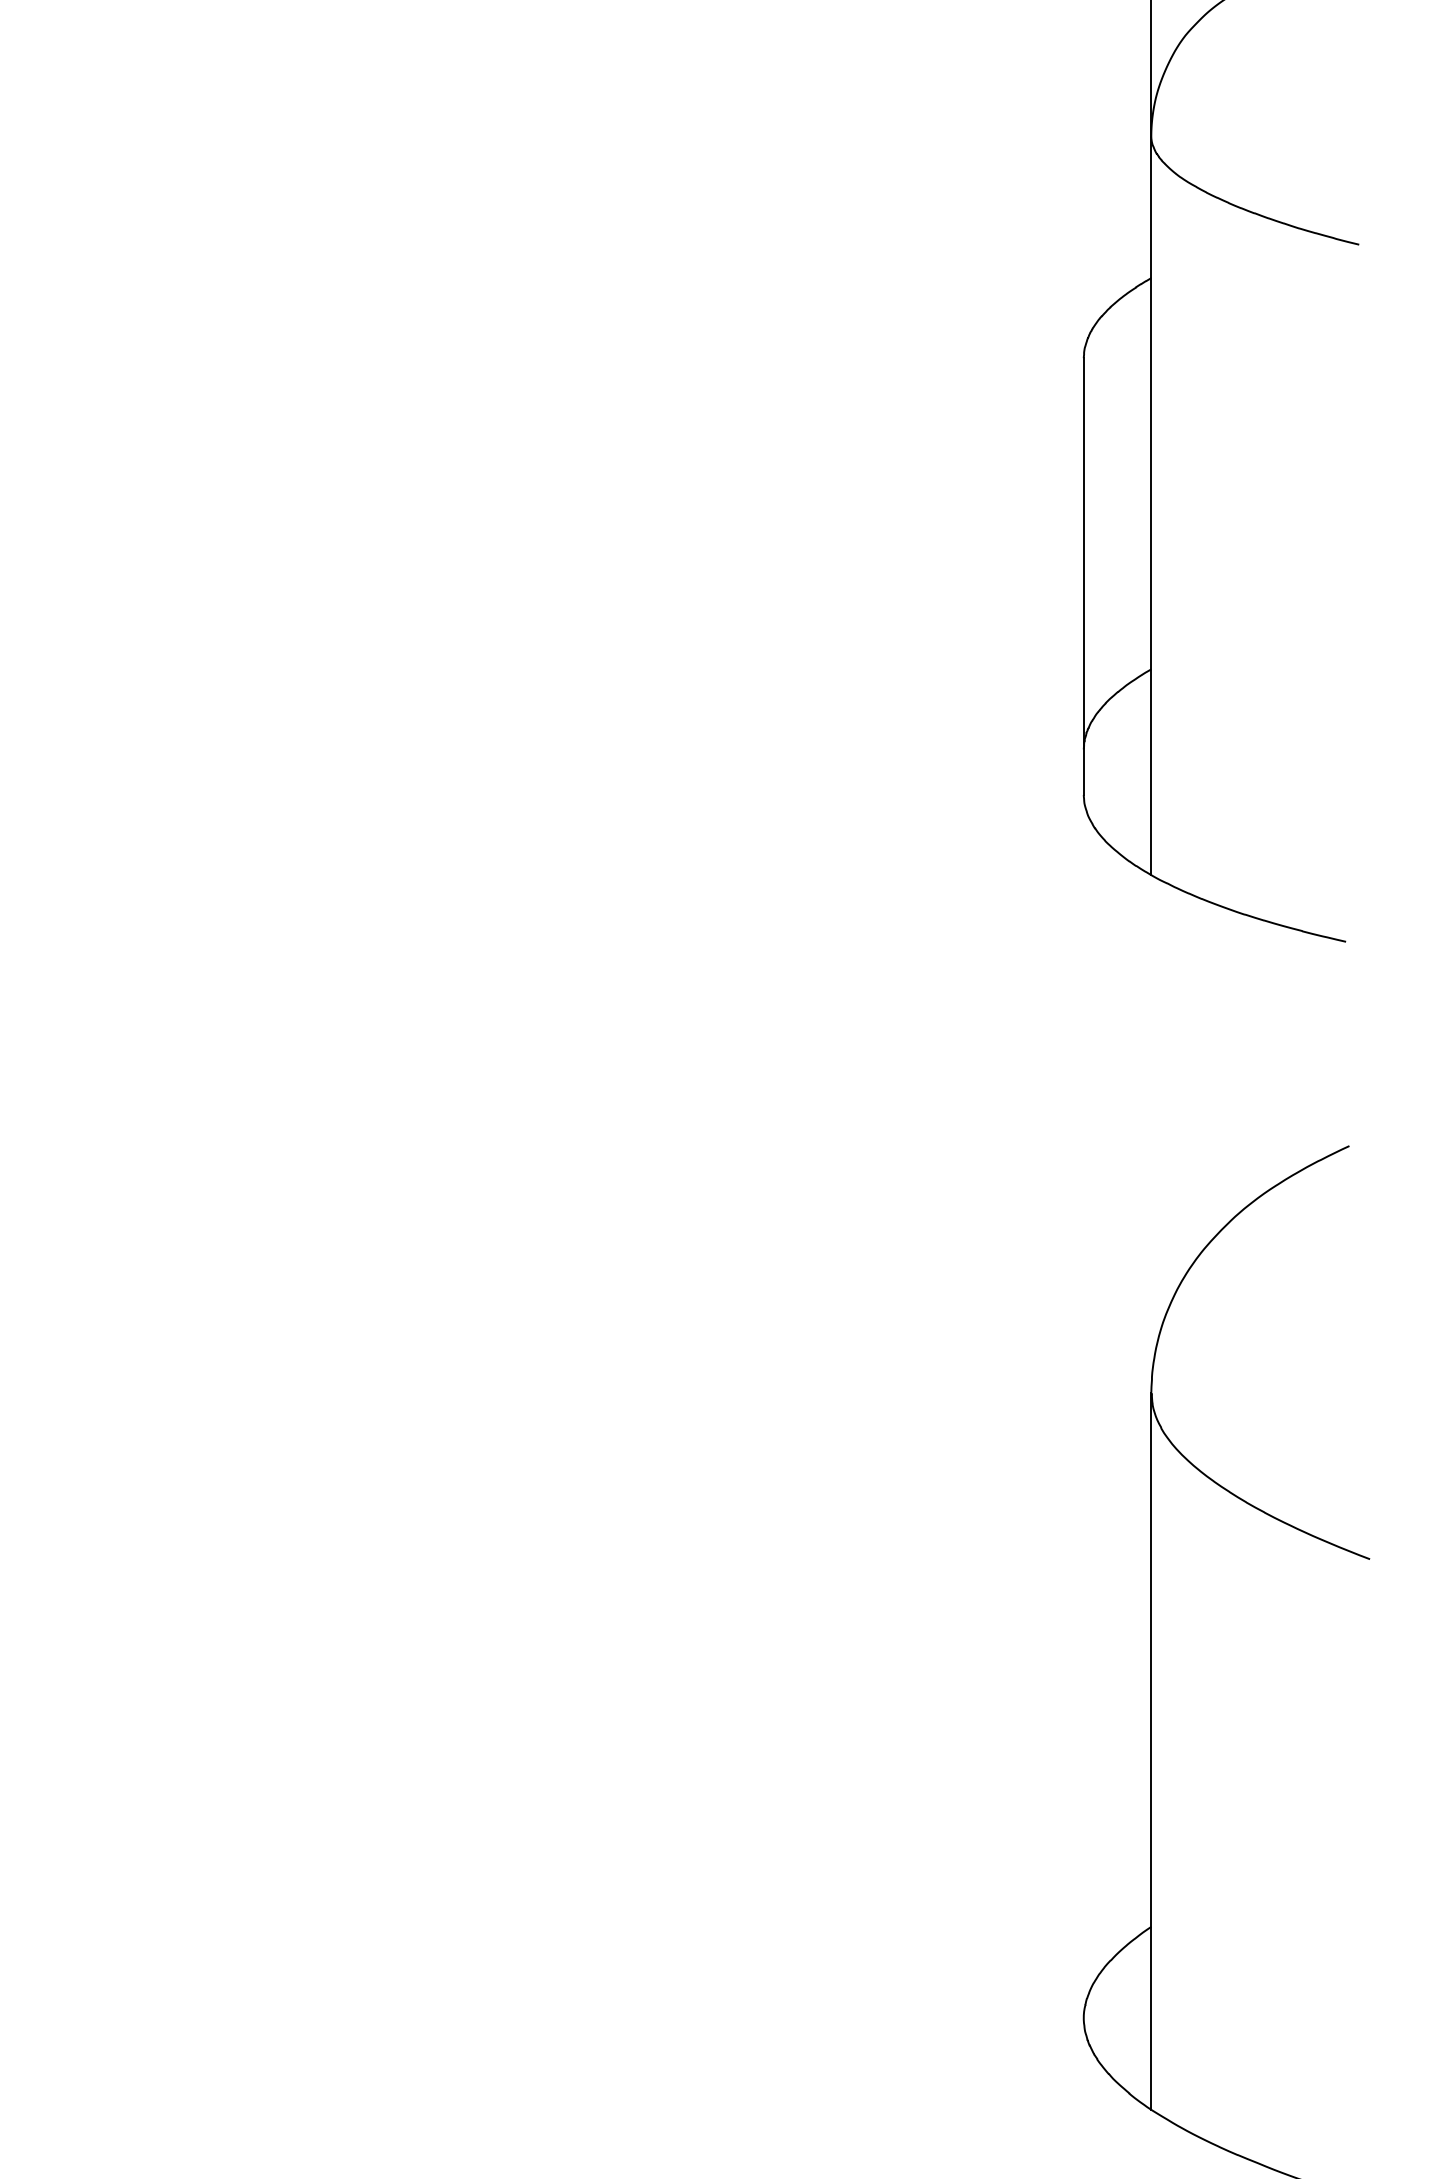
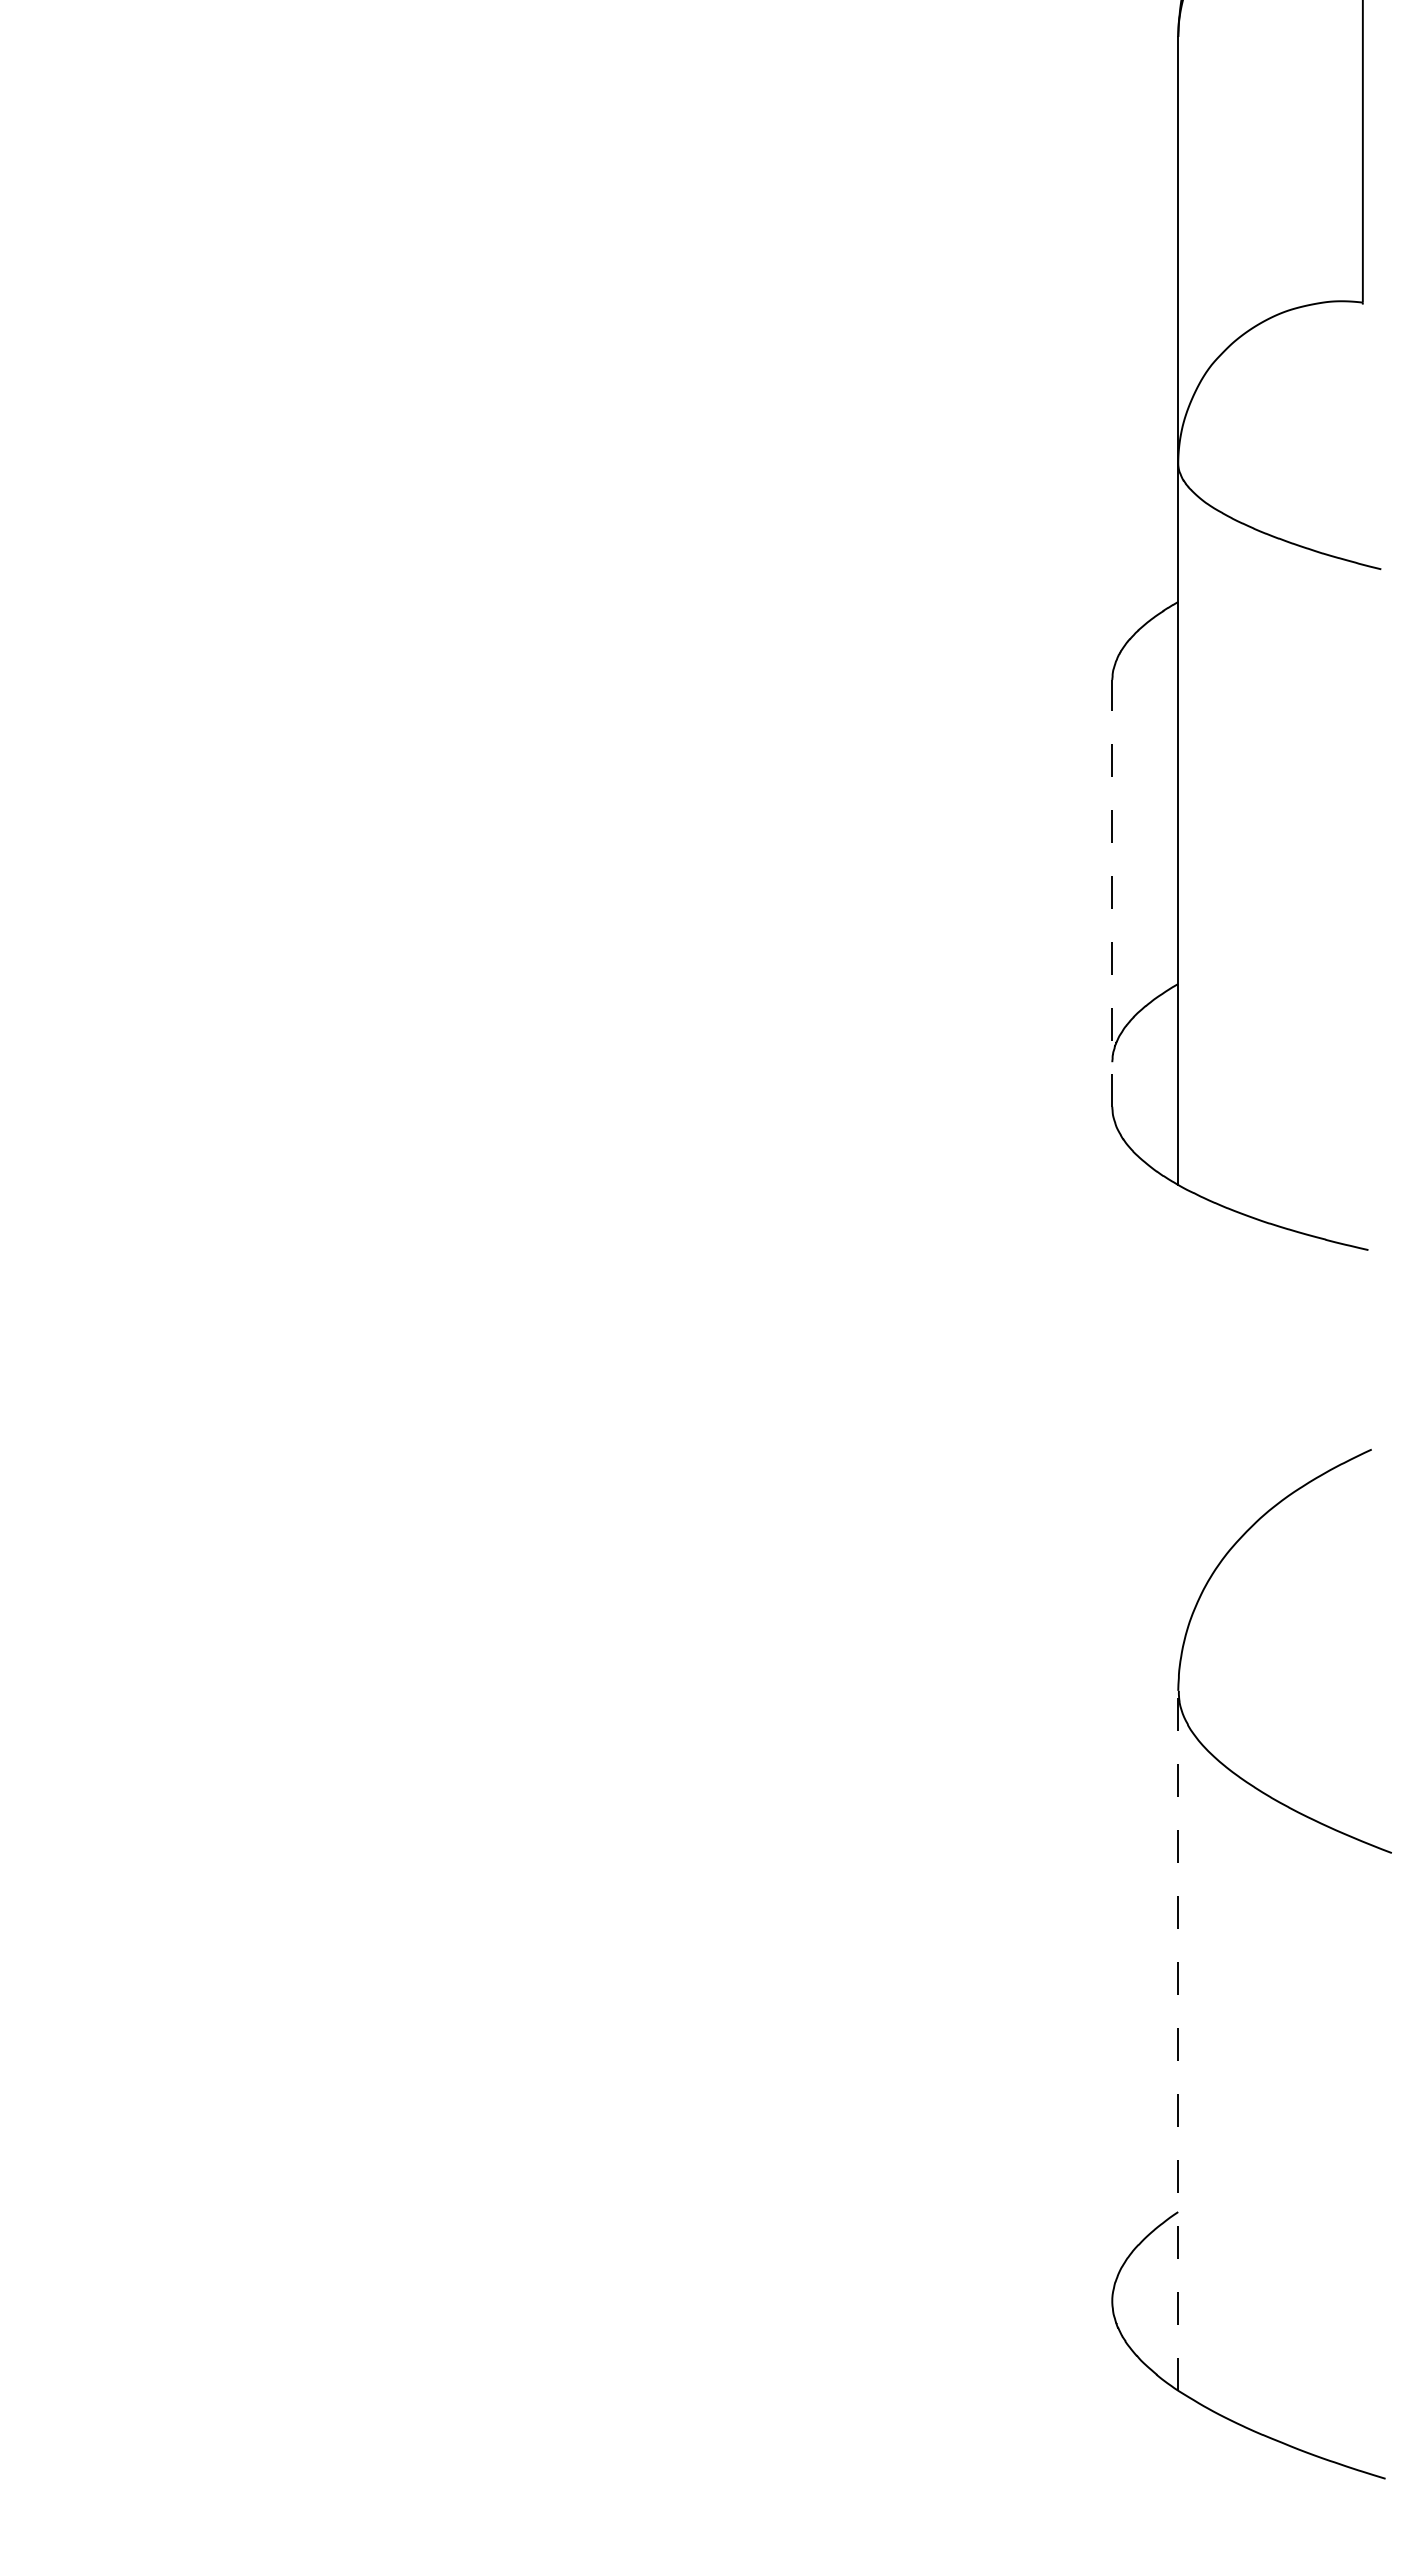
line: (1083, 575) -> (1112, 892), solid -> dashed
line: (1151, 1751) -> (1178, 2040), solid -> dashed

